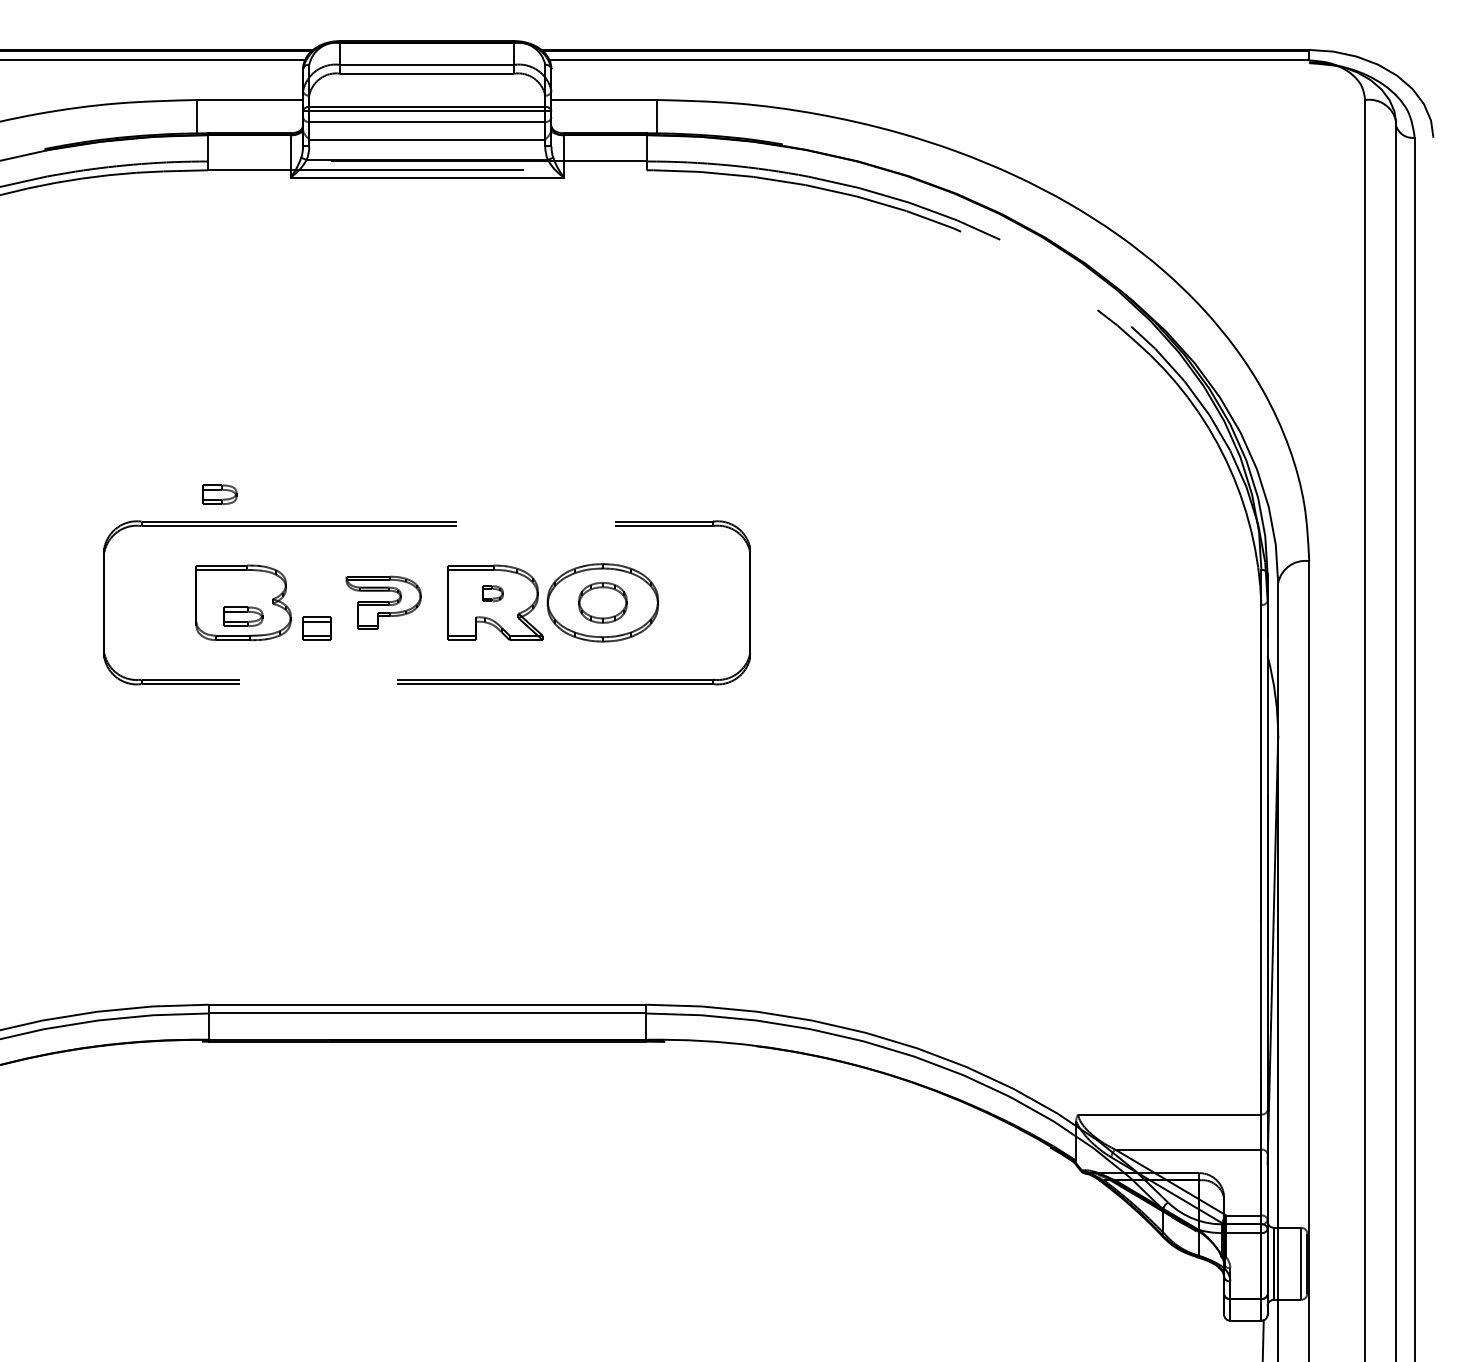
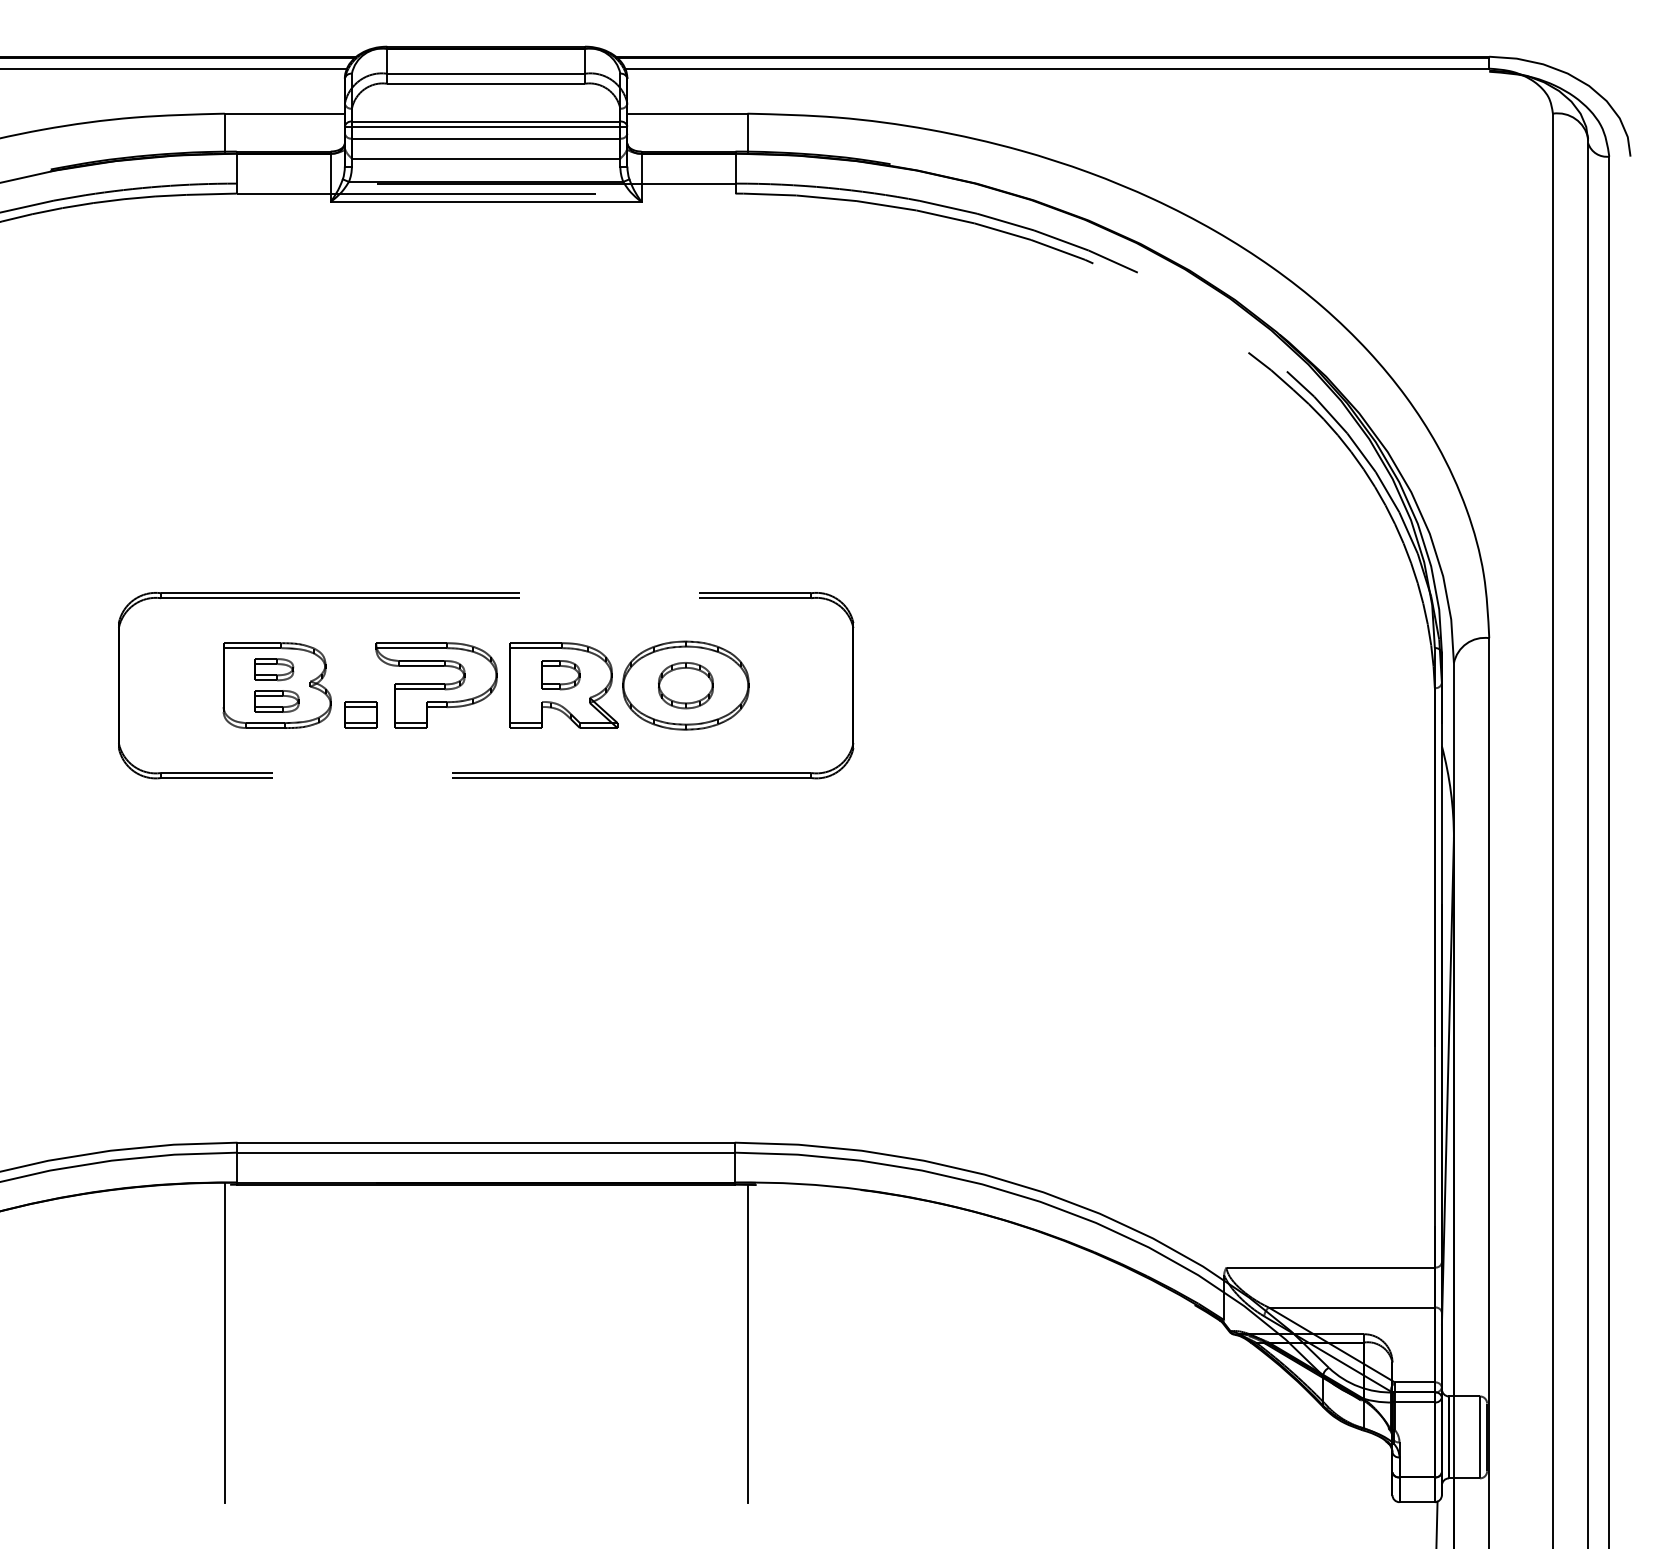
part: (220, 494) -> (274, 669), moved
part: (492, 593) -> (560, 675), size x1.67
part: (383, 602) -> (436, 685), size x1.43
line: (197, 1180) -> (224, 1342), added
line: (657, 1181) -> (747, 1343), added

